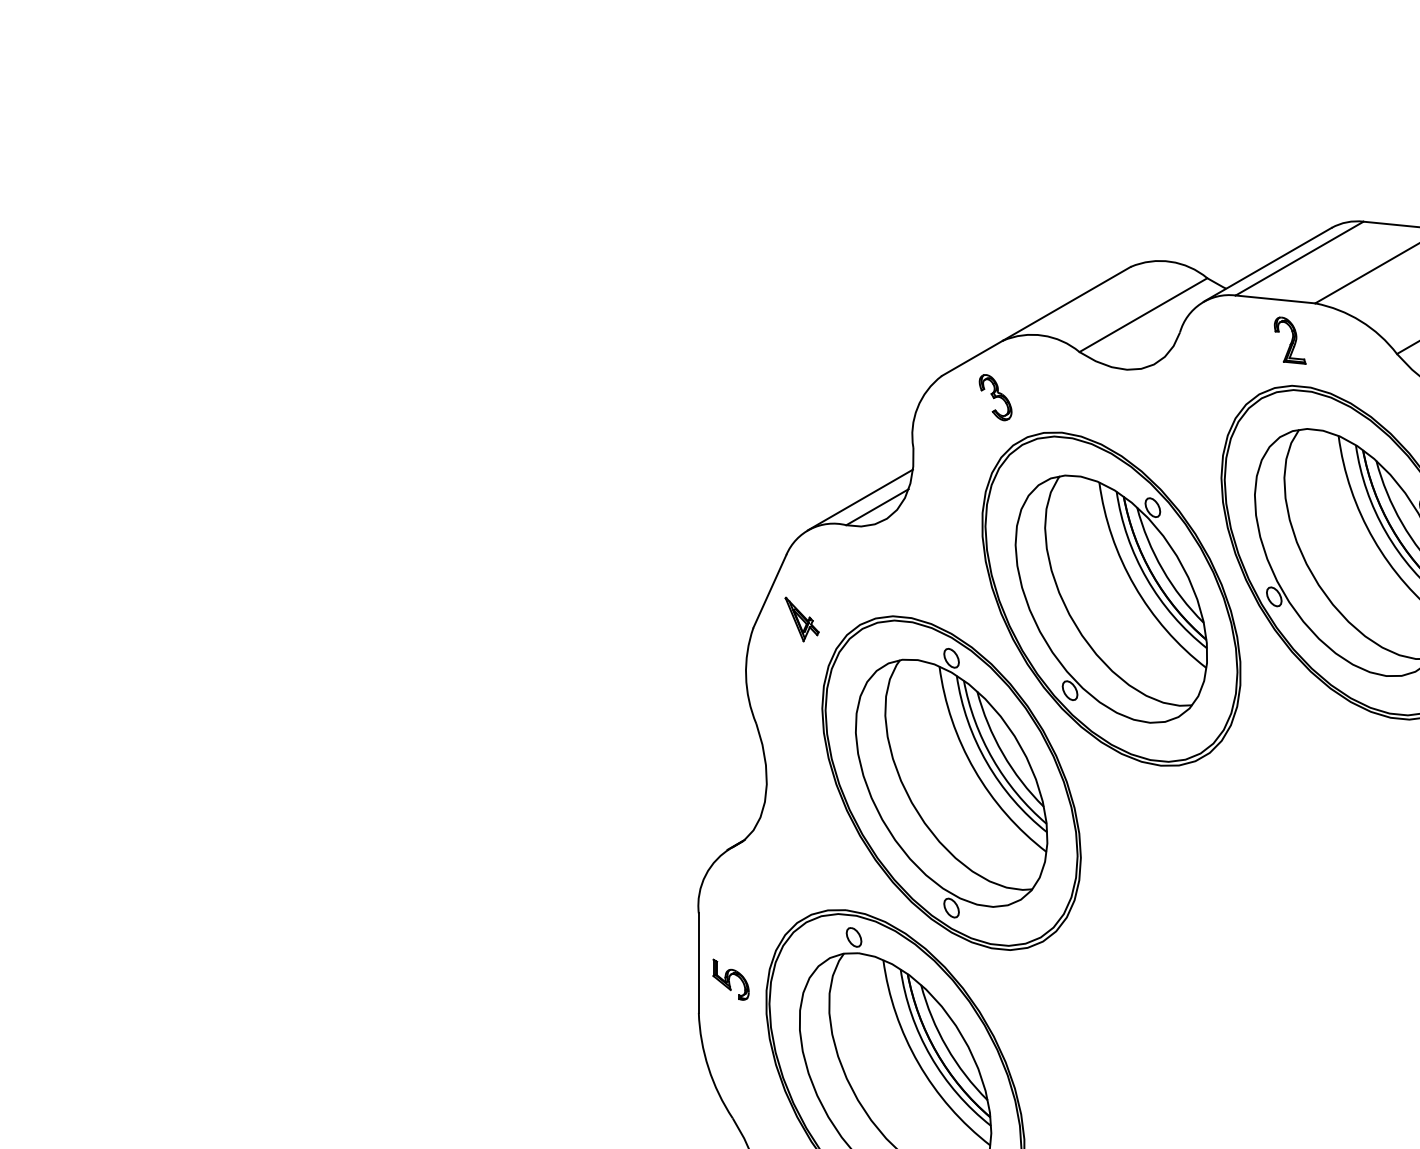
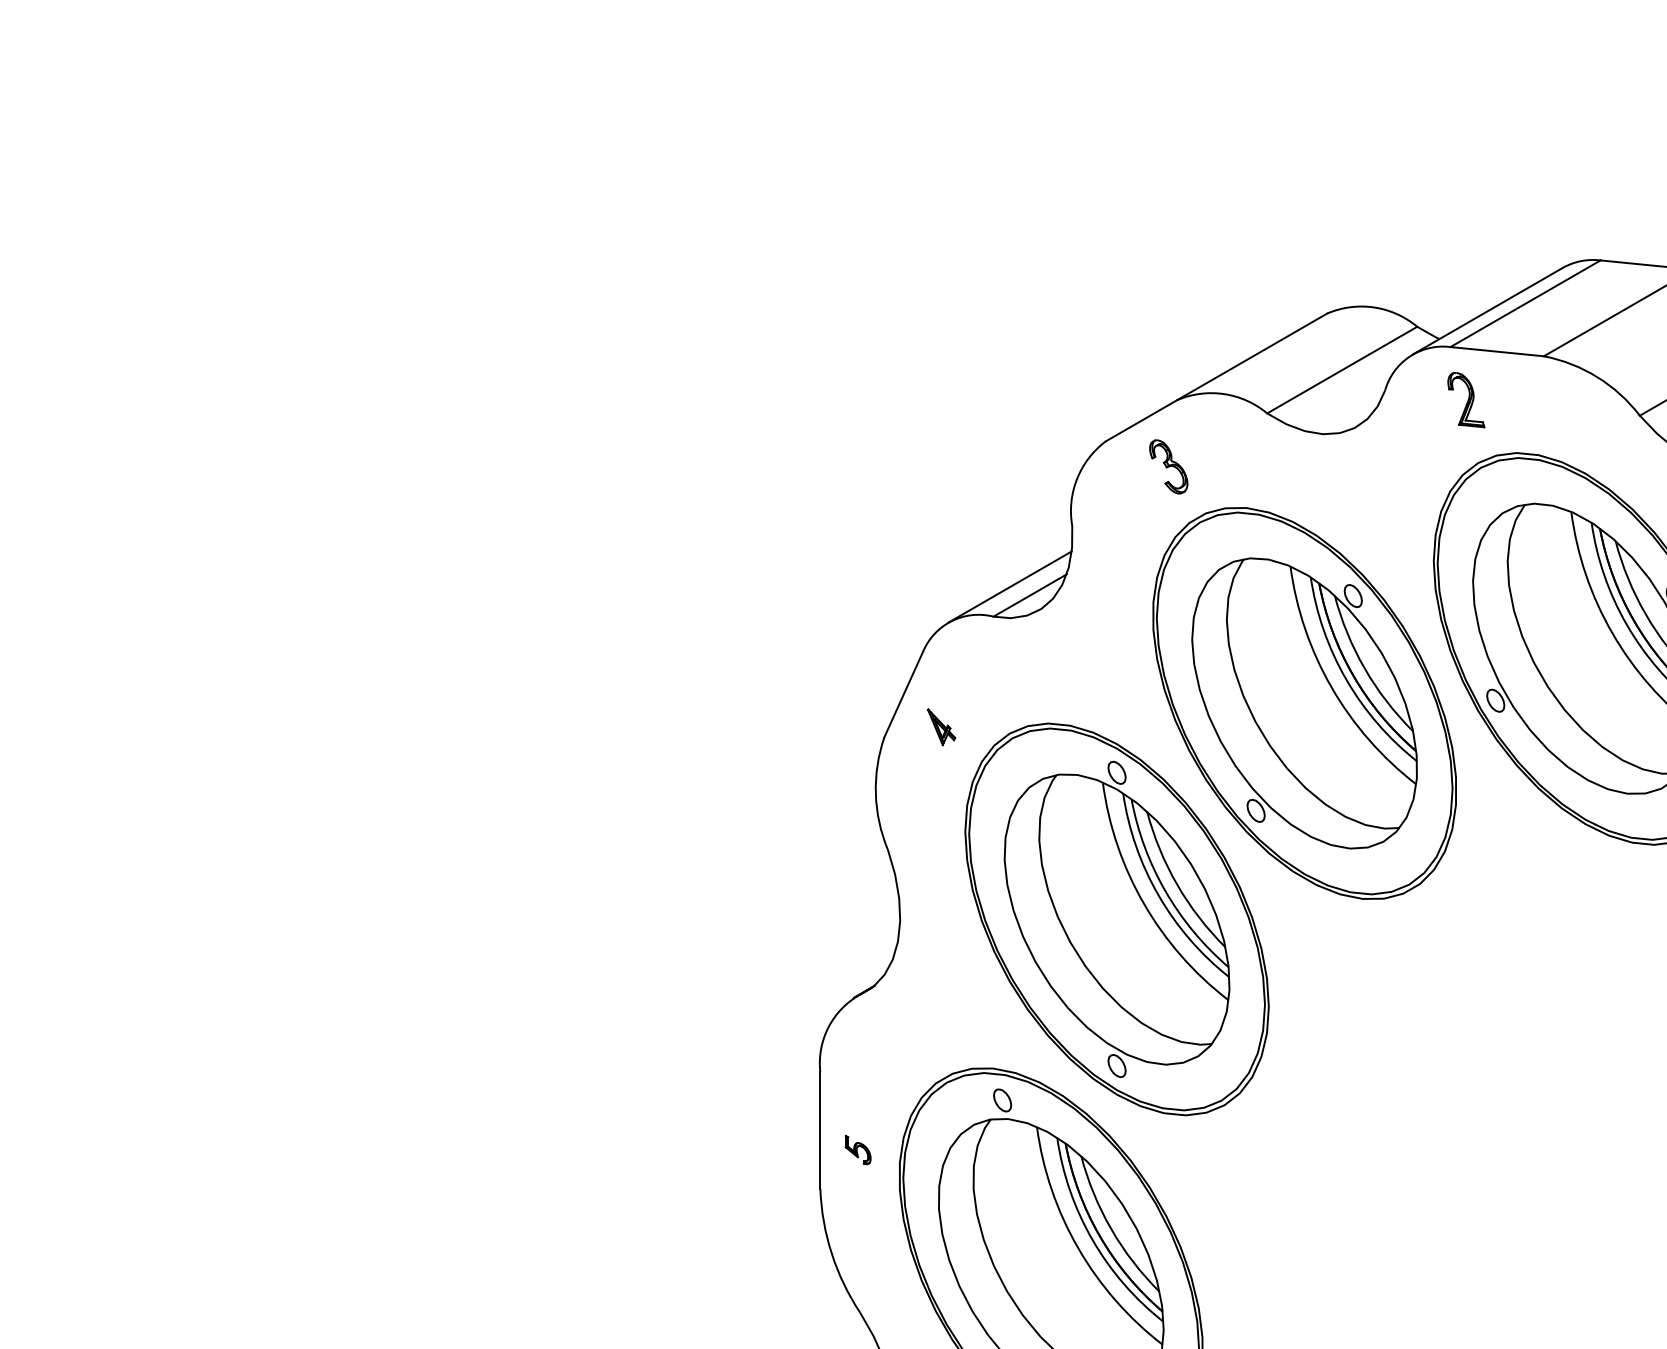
part: (1289, 340) -> (1465, 399), moved
part: (801, 619) -> (940, 727), size x0.7
part: (730, 979) -> (857, 1149), size x0.6

